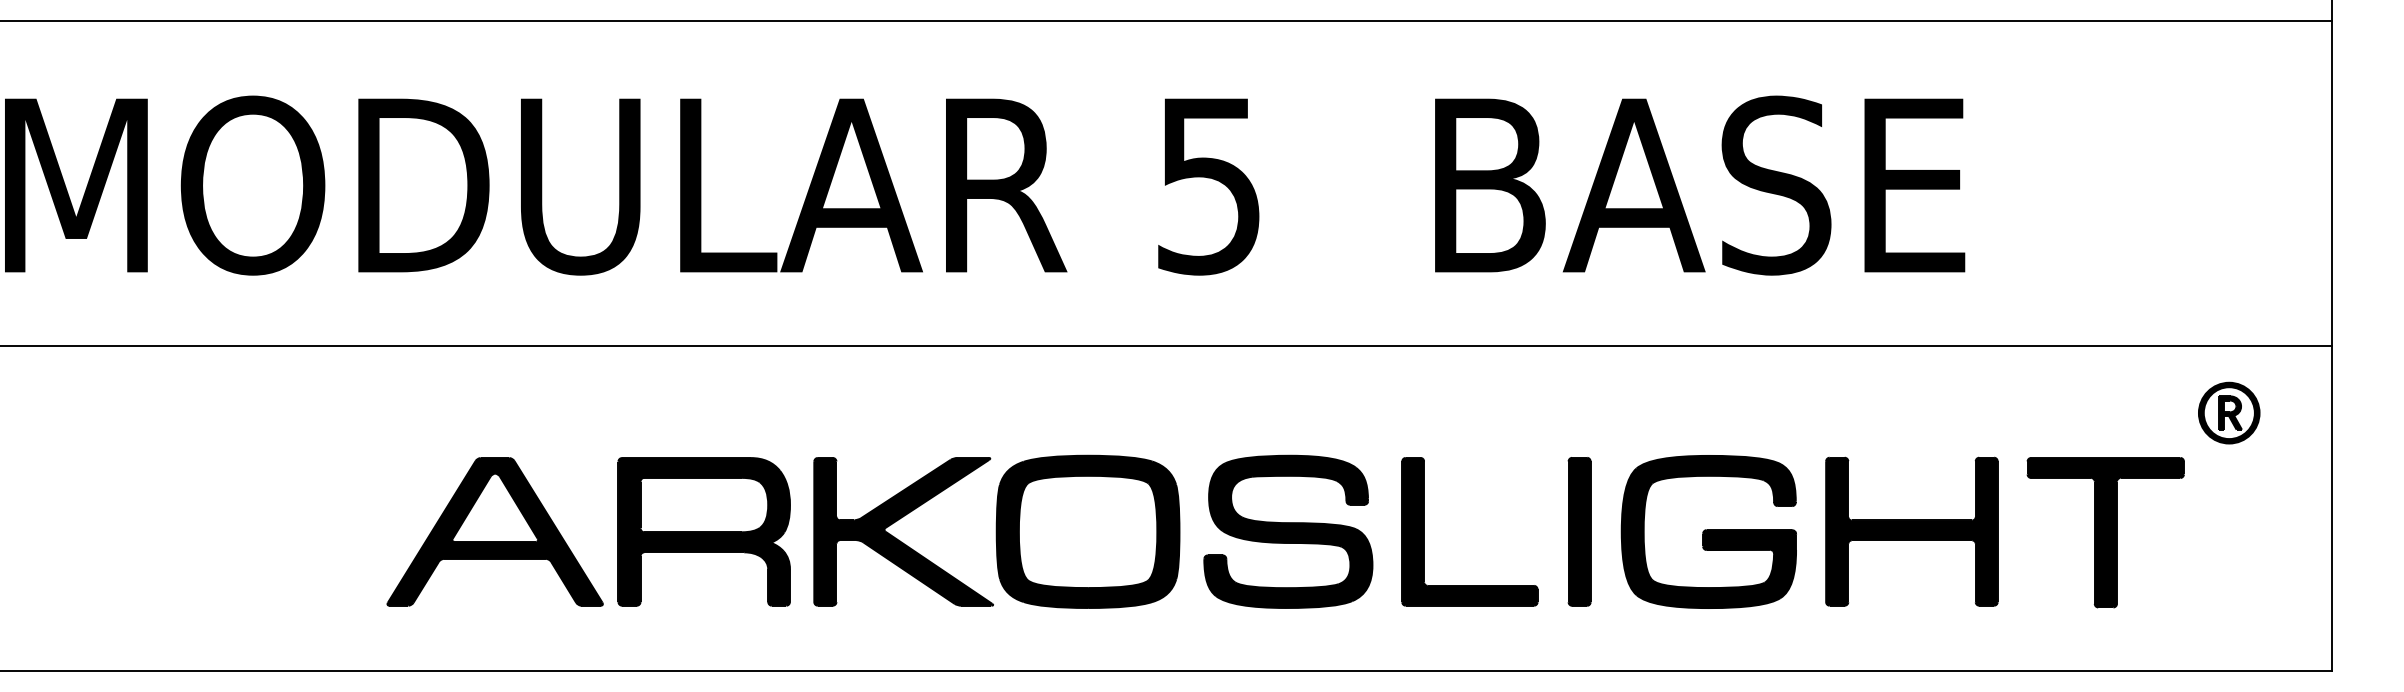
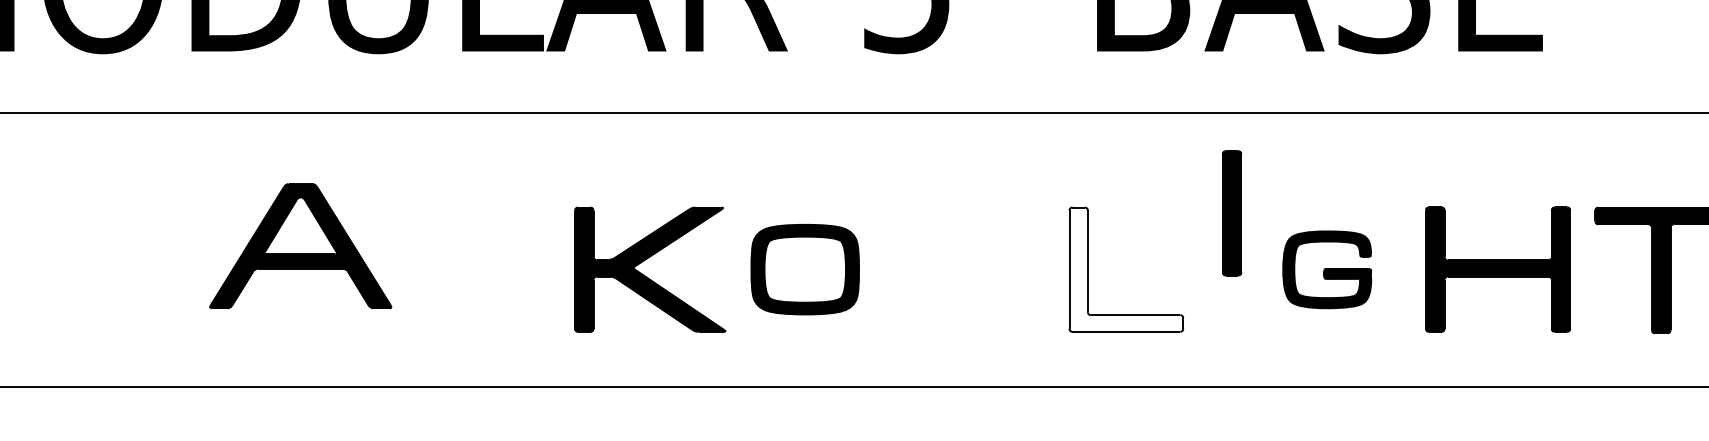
part: (494, 531) -> (300, 245), moved
part: (703, 531) -> (481, 269), removed
part: (1087, 531) -> (804, 269), size x0.7
part: (1288, 531) -> (973, 269), removed
fill: (1469, 531) -> (1126, 269), removed
part: (1579, 531) -> (1231, 213), moved
part: (1708, 531) -> (1327, 269), size x0.6

